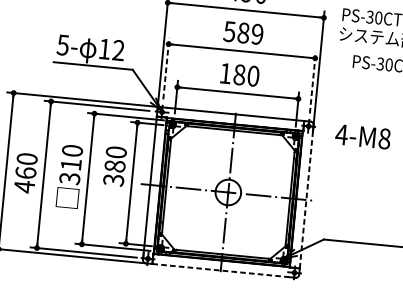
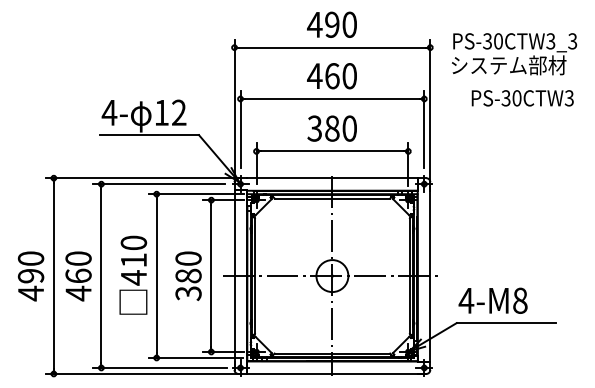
text: (242, 33) -> (331, 76), 589 -> 460
text: (63, 44) -> (109, 112), 5- -> 4-
line: (166, 68) -> (240, 129), dashed -> solid
text: (225, 73) -> (314, 128), 180 -> 380
line: (313, 82) -> (424, 129), dashed -> solid
text: (362, 136) -> (492, 300), moved
text: (115, 165) -> (188, 275), moved
text: (69, 178) -> (133, 277), 310 -> 410
line: (306, 200) -> (430, 276), dashed -> solid
line: (224, 270) -> (336, 373), dashed -> solid

